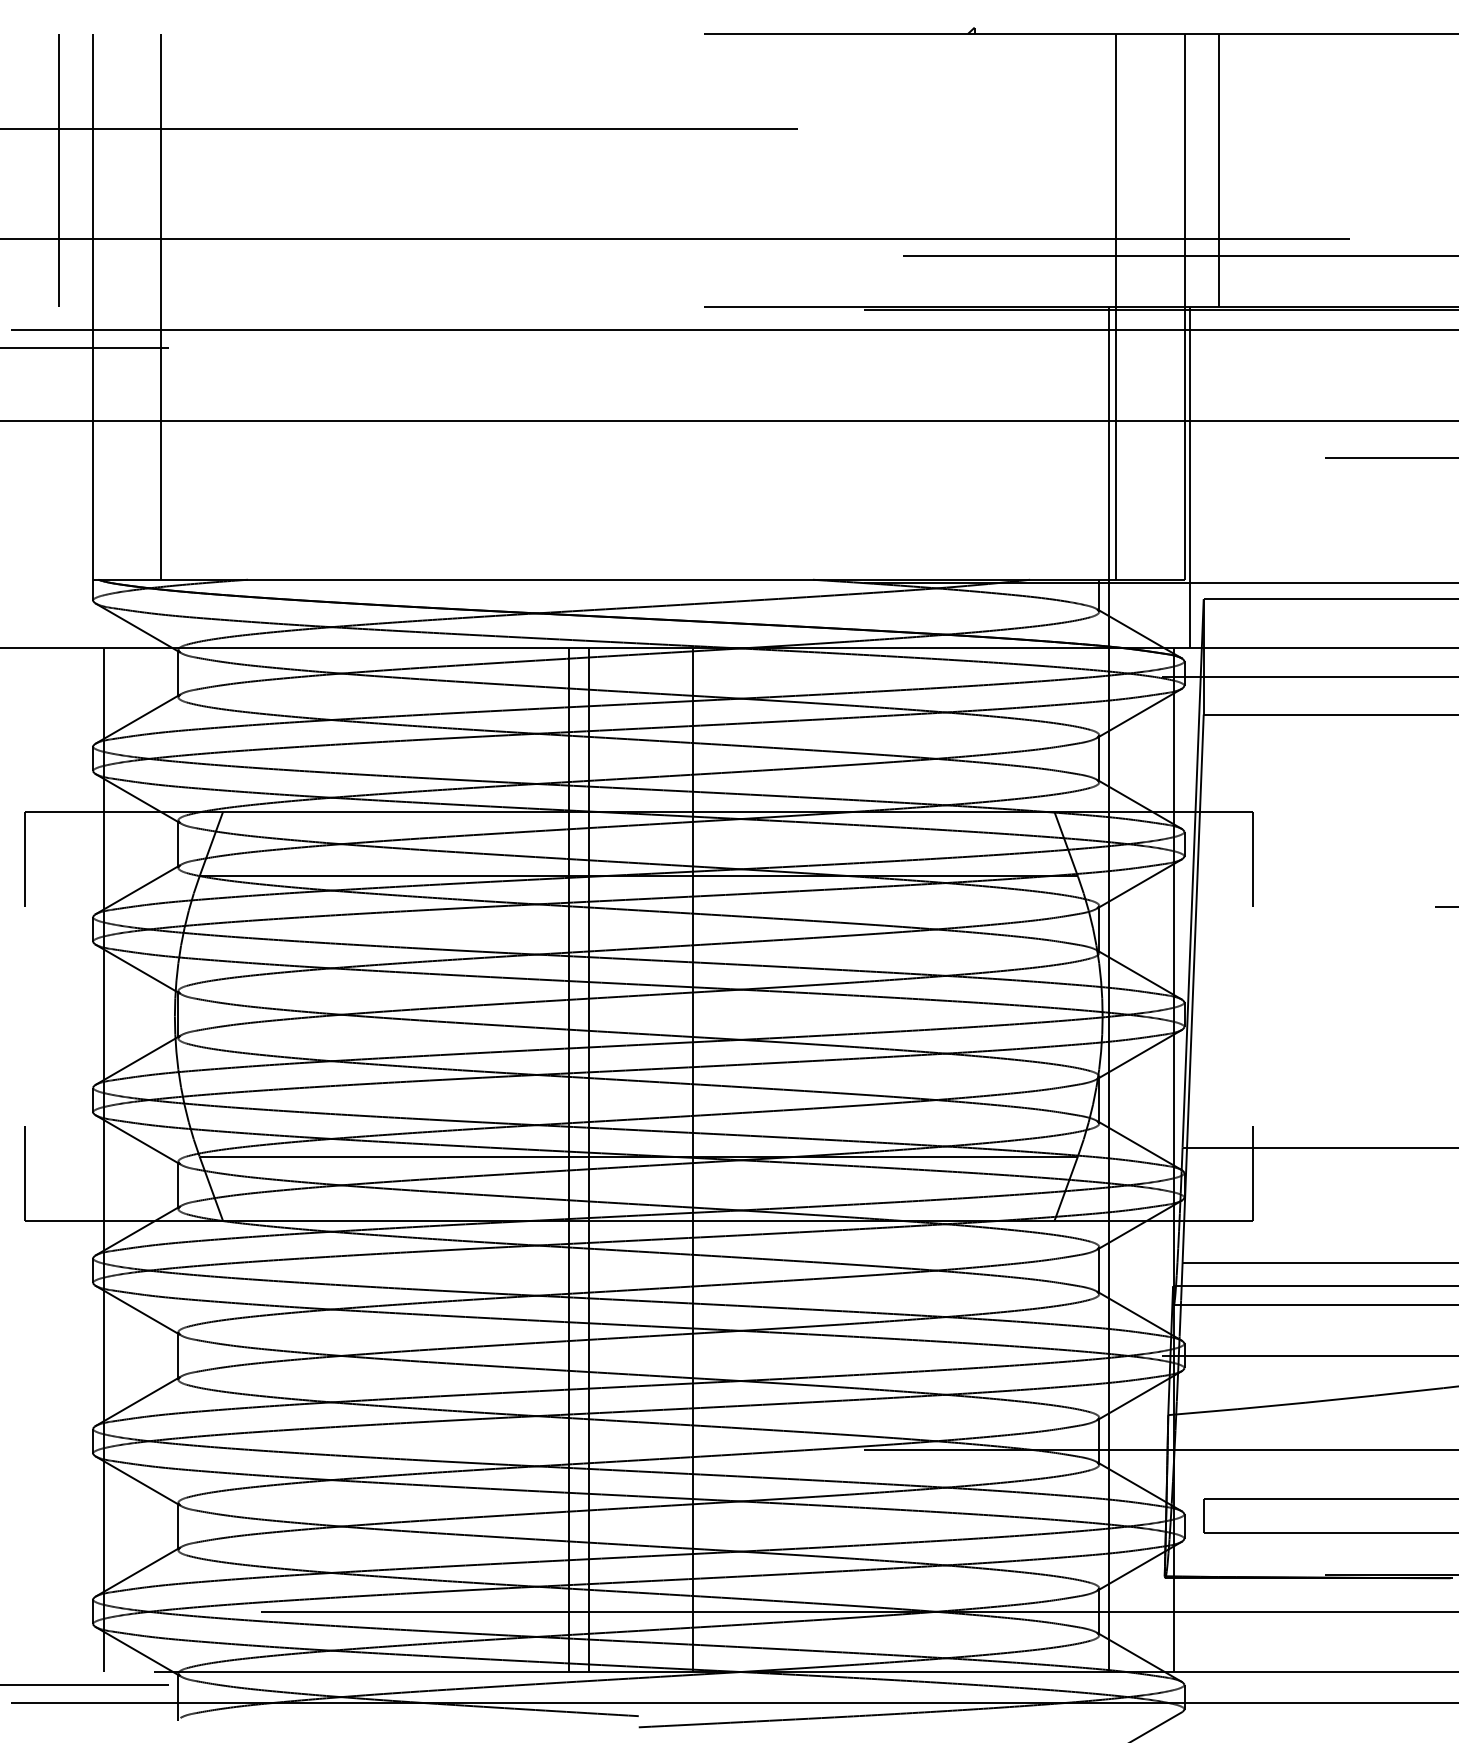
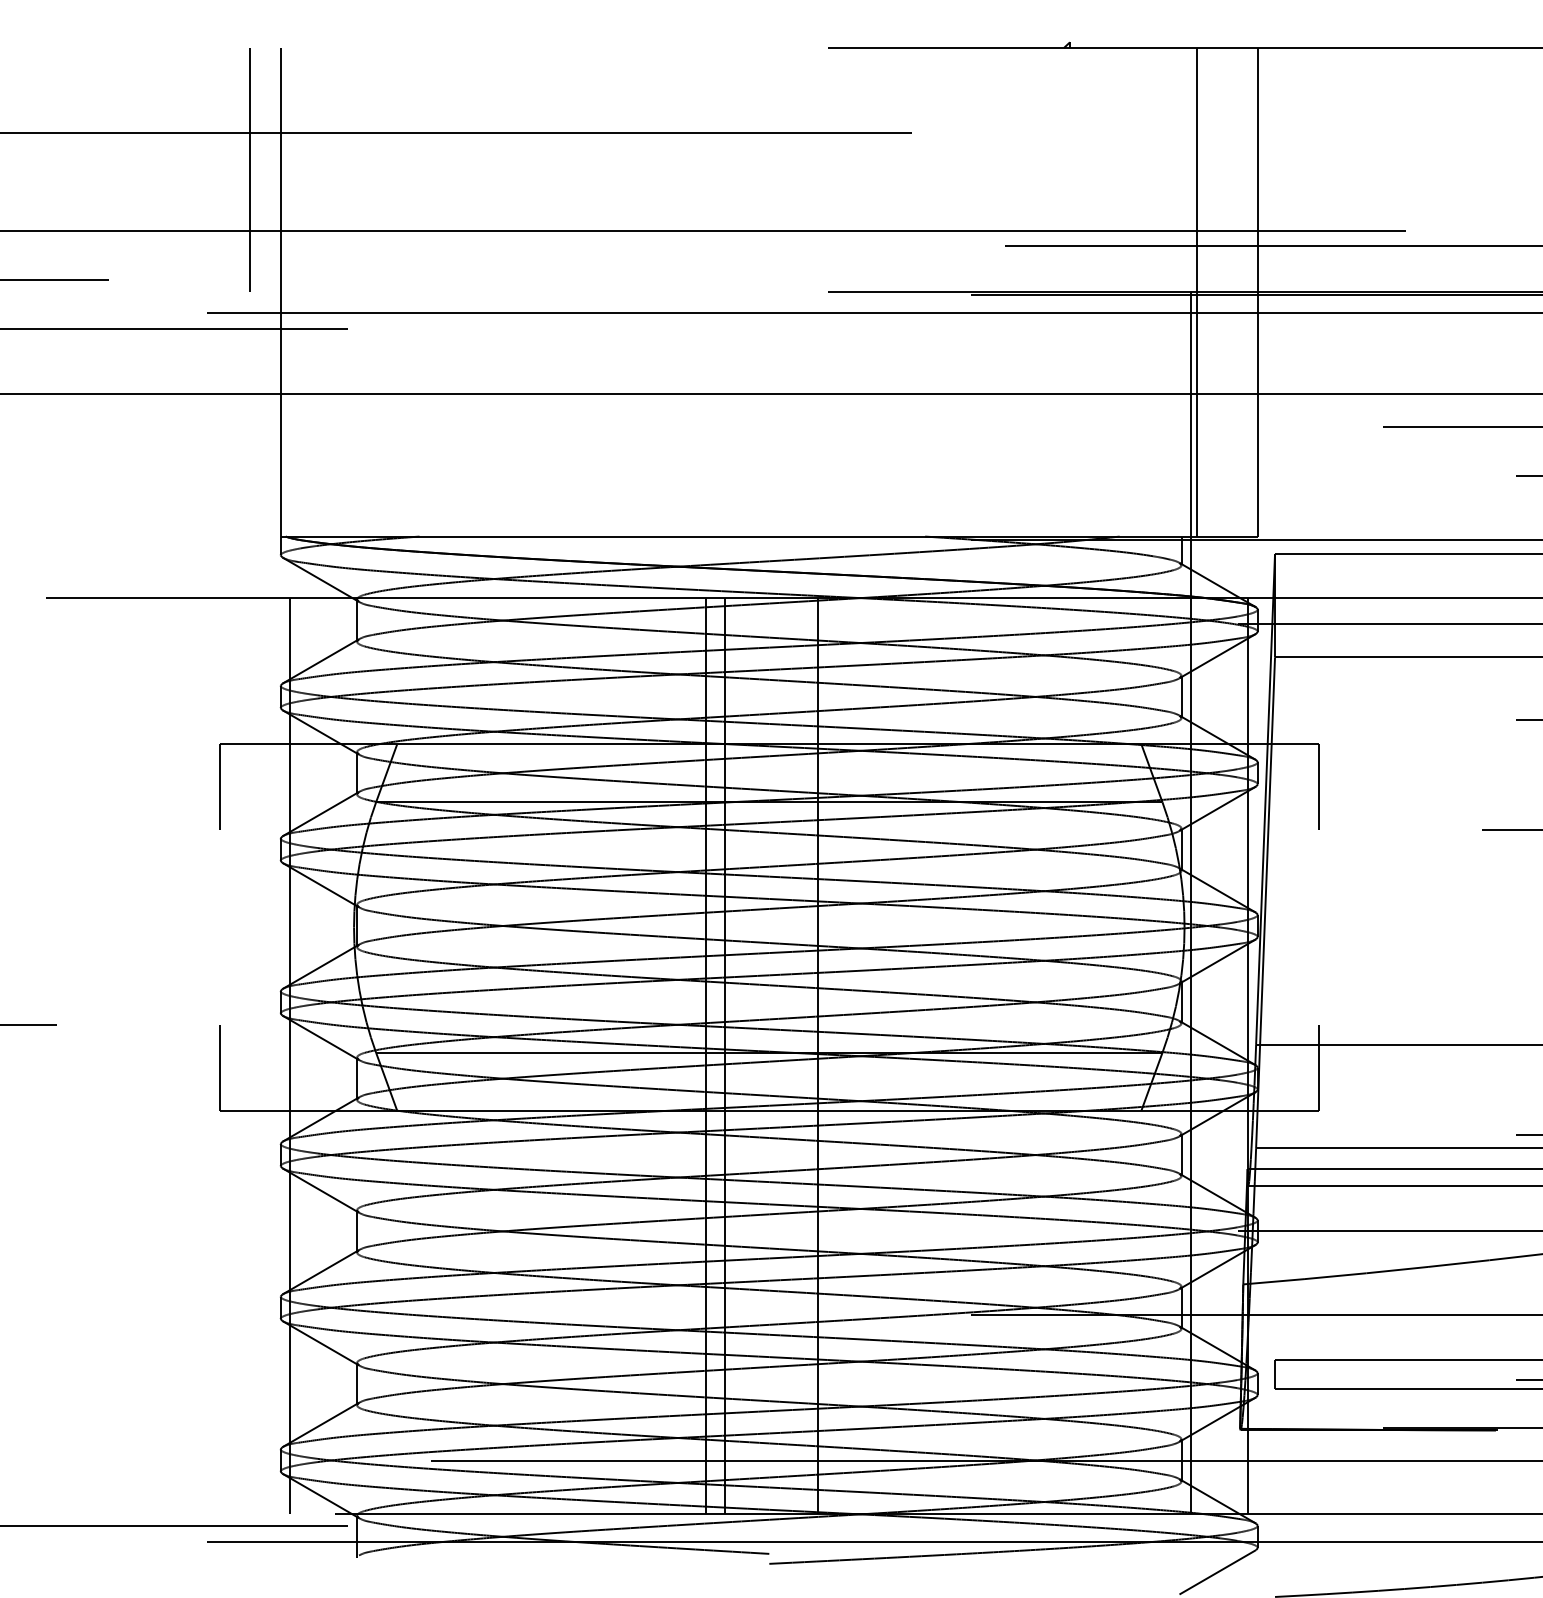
line: (1218, 169) -> (1288, 169), removed
line: (160, 305) -> (341, 291), removed
line: (1189, 476) -> (1262, 444), removed

